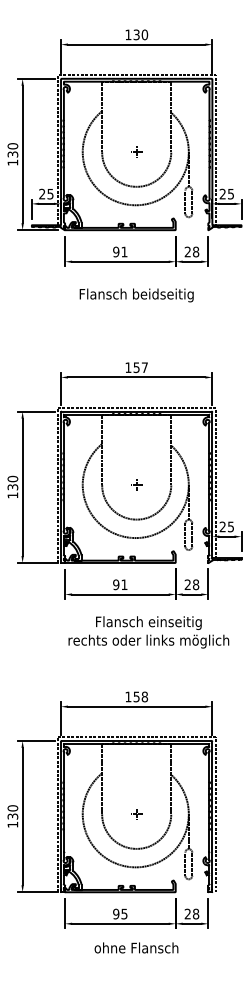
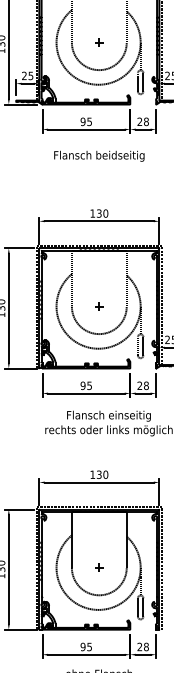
text: (124, 251) -> (89, 121), 91 -> 95
text: (140, 367) -> (102, 213), 157 -> 130
text: (124, 584) -> (89, 385), 91 -> 95
text: (140, 696) -> (102, 474), 158 -> 130

